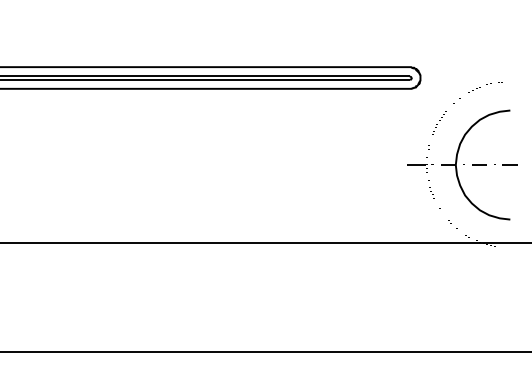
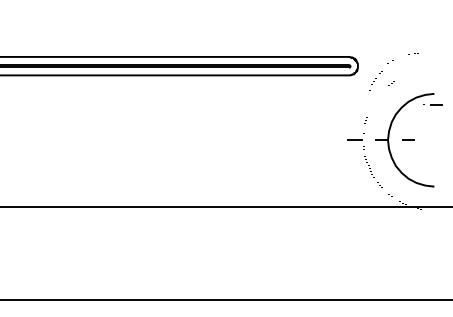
part: (485, 87) -> (403, 58), moved
part: (439, 122) -> (374, 82), moved
line: (505, 164) -> (432, 104), moved

